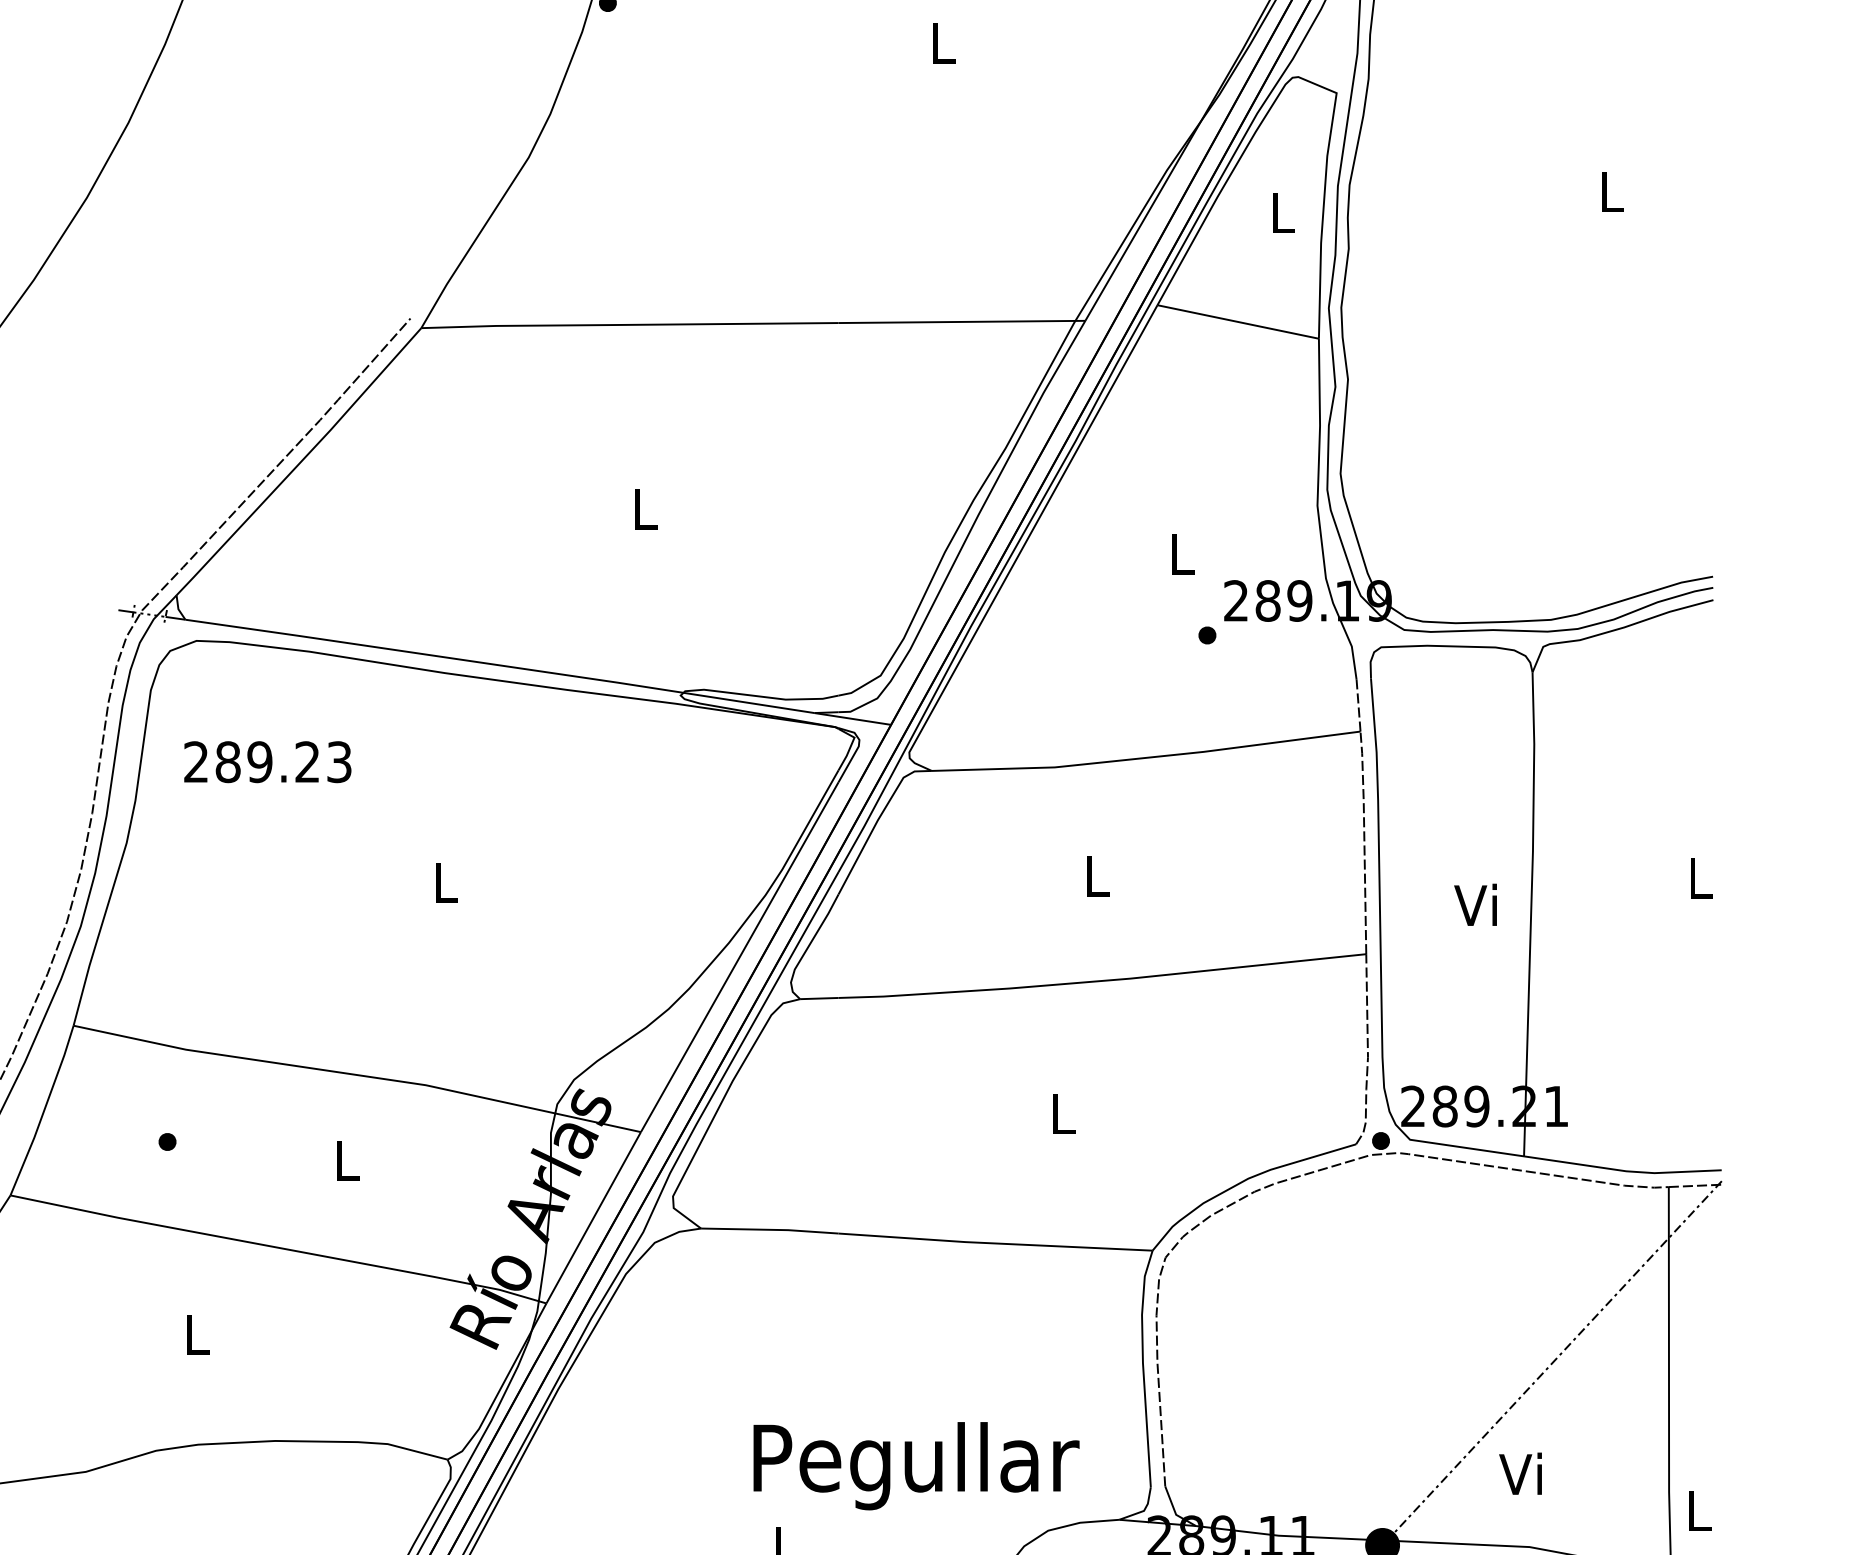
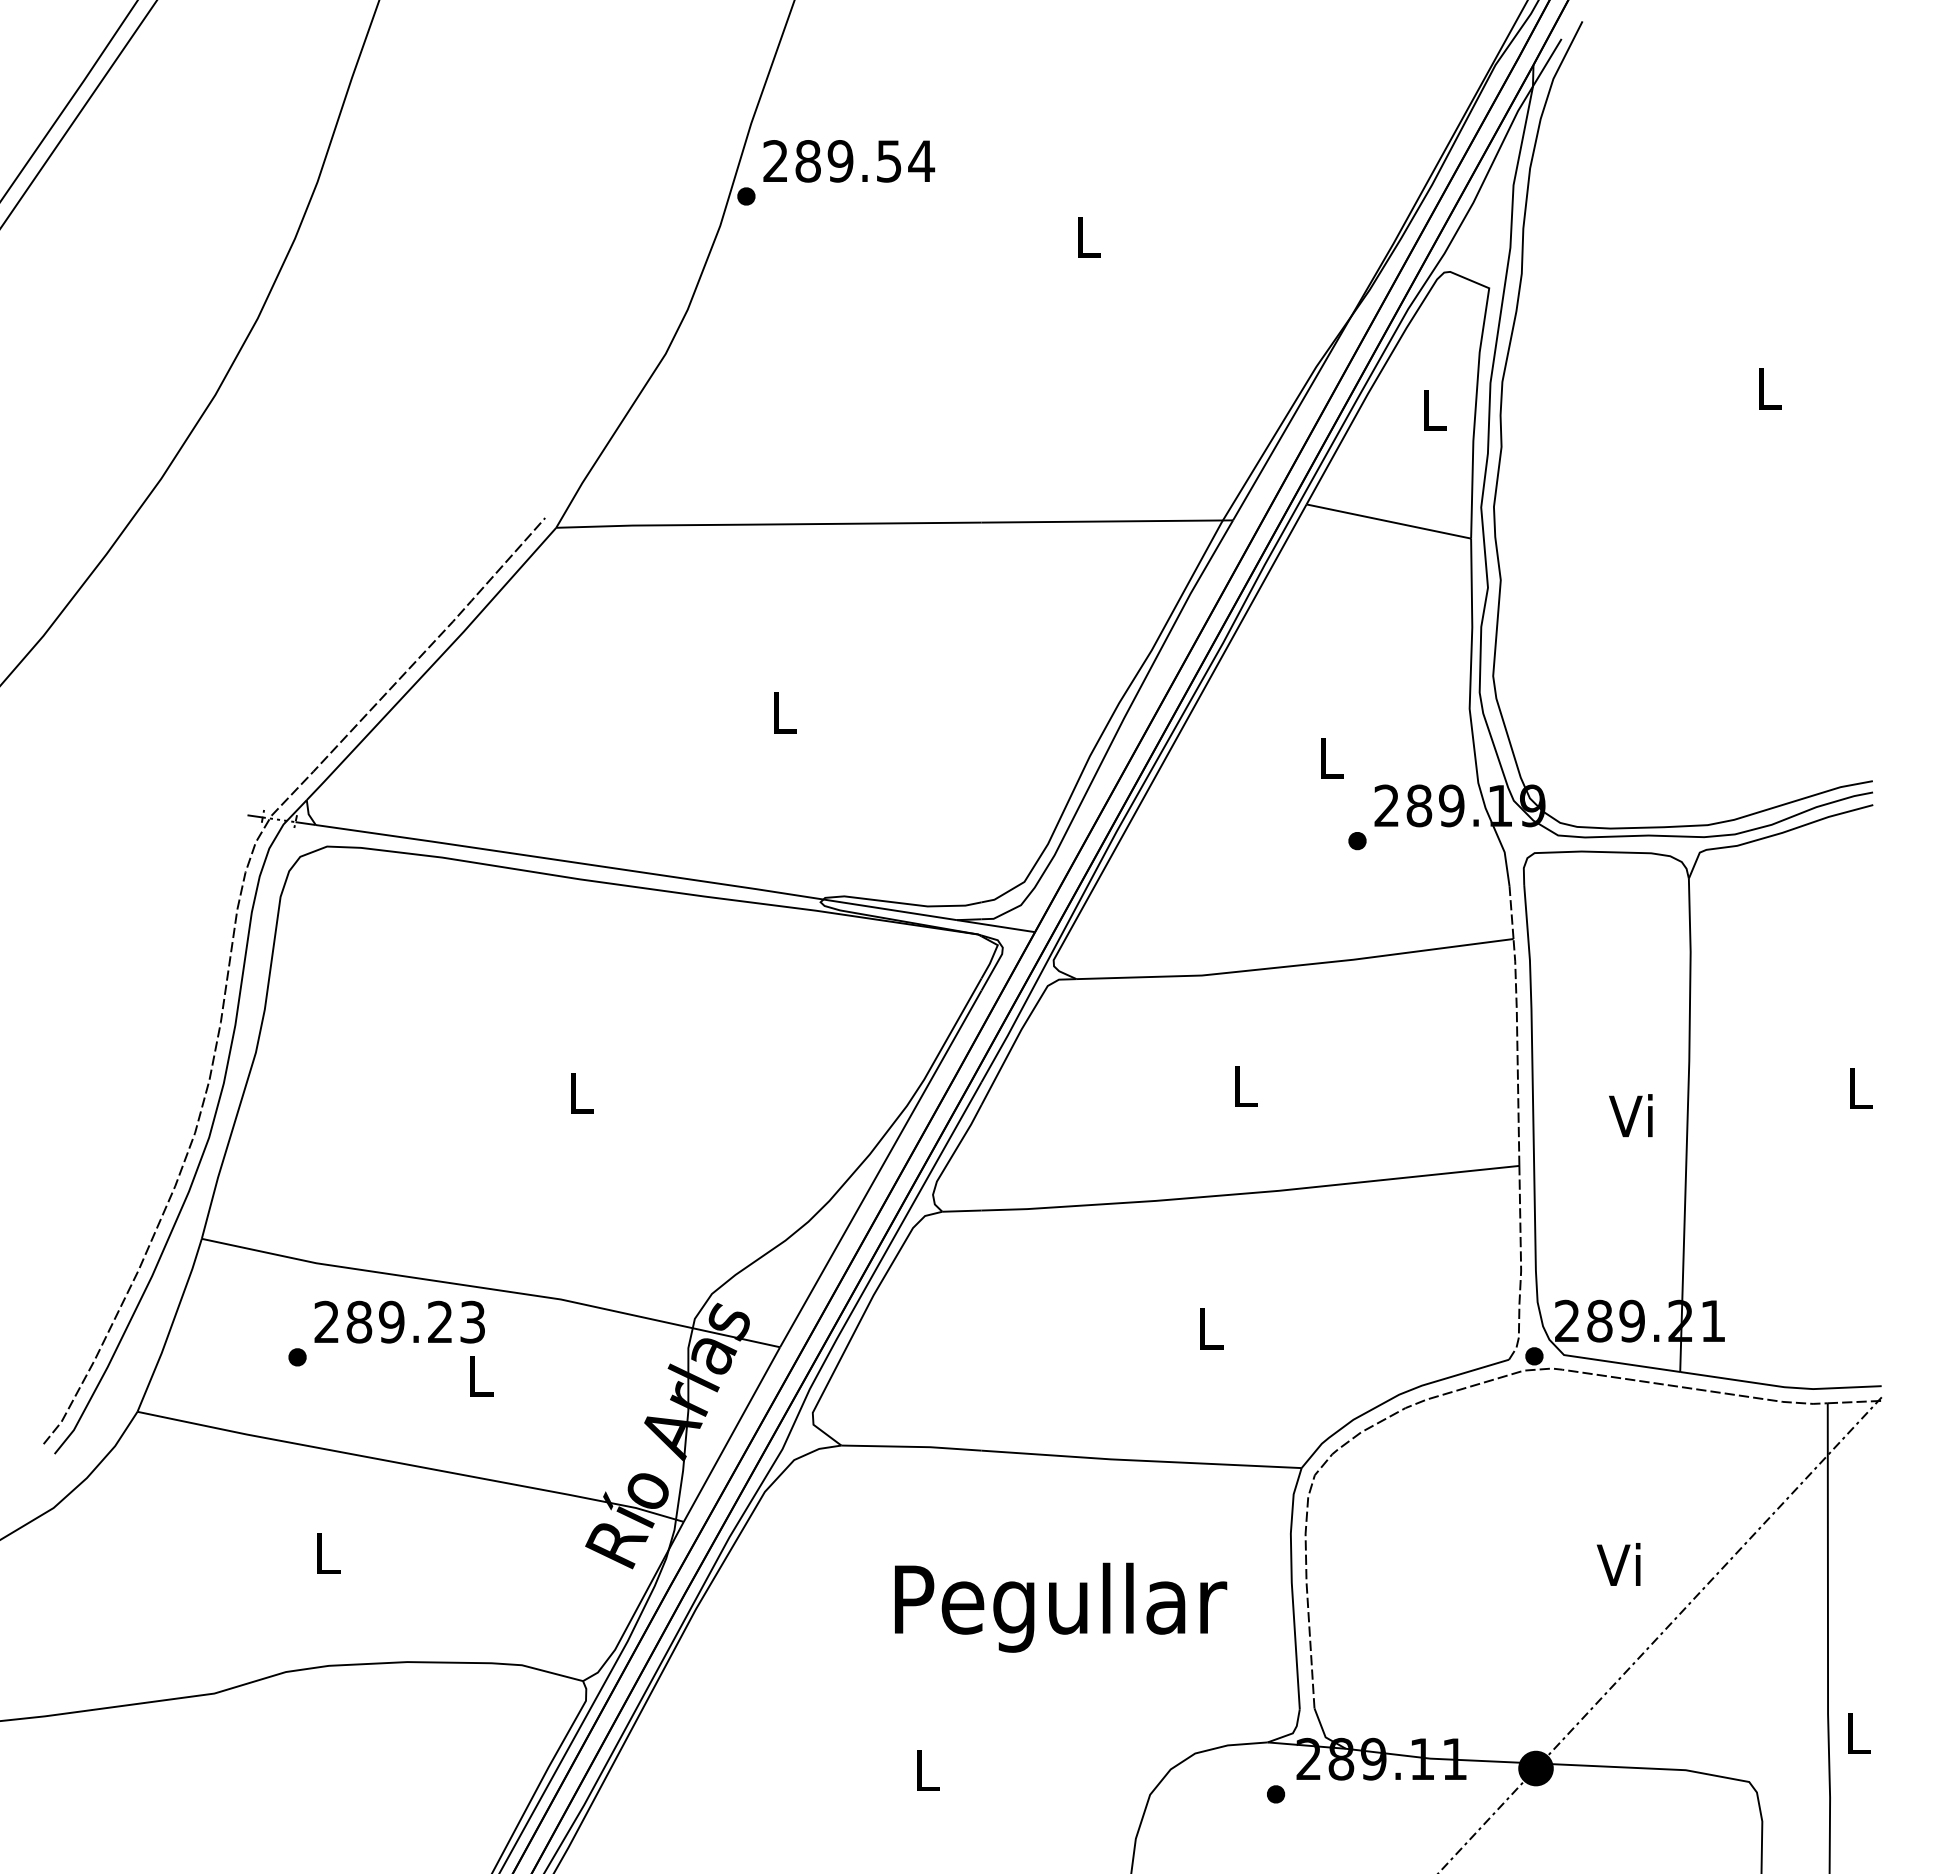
text: (267, 761) -> (399, 1321), moved
text: (917, 1465) -> (1061, 1607), moved
text: (1520, 1473) -> (1618, 1564), moved

